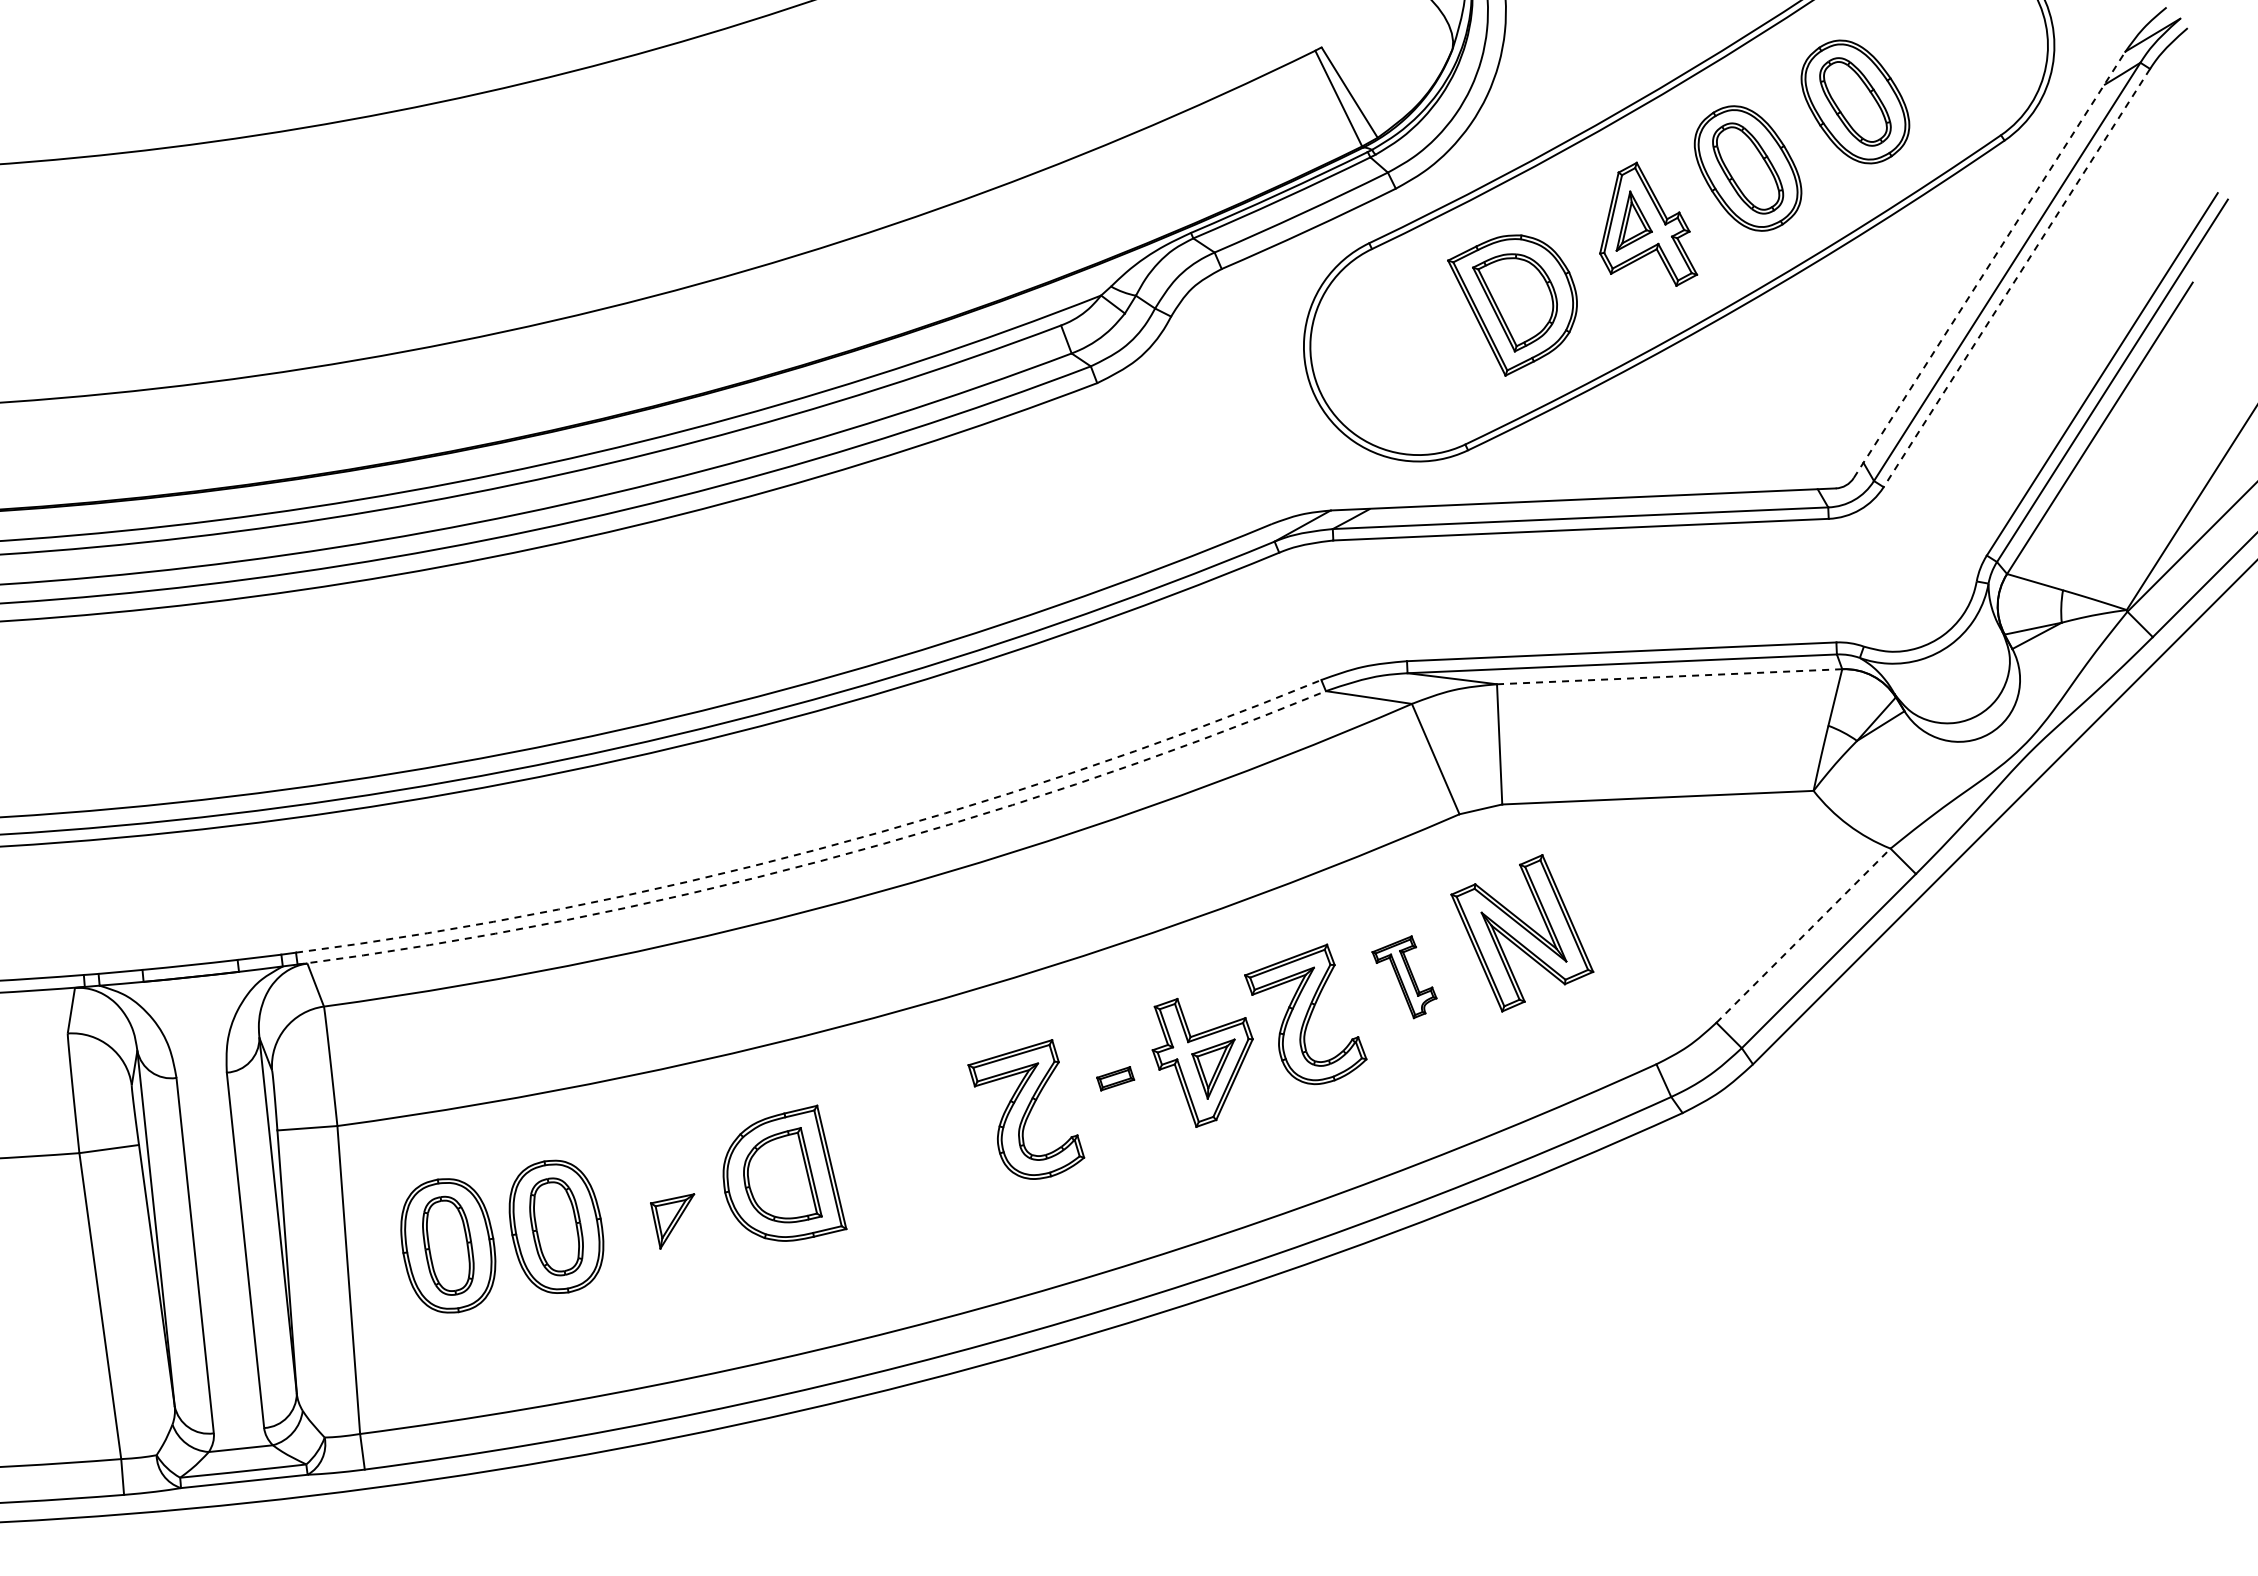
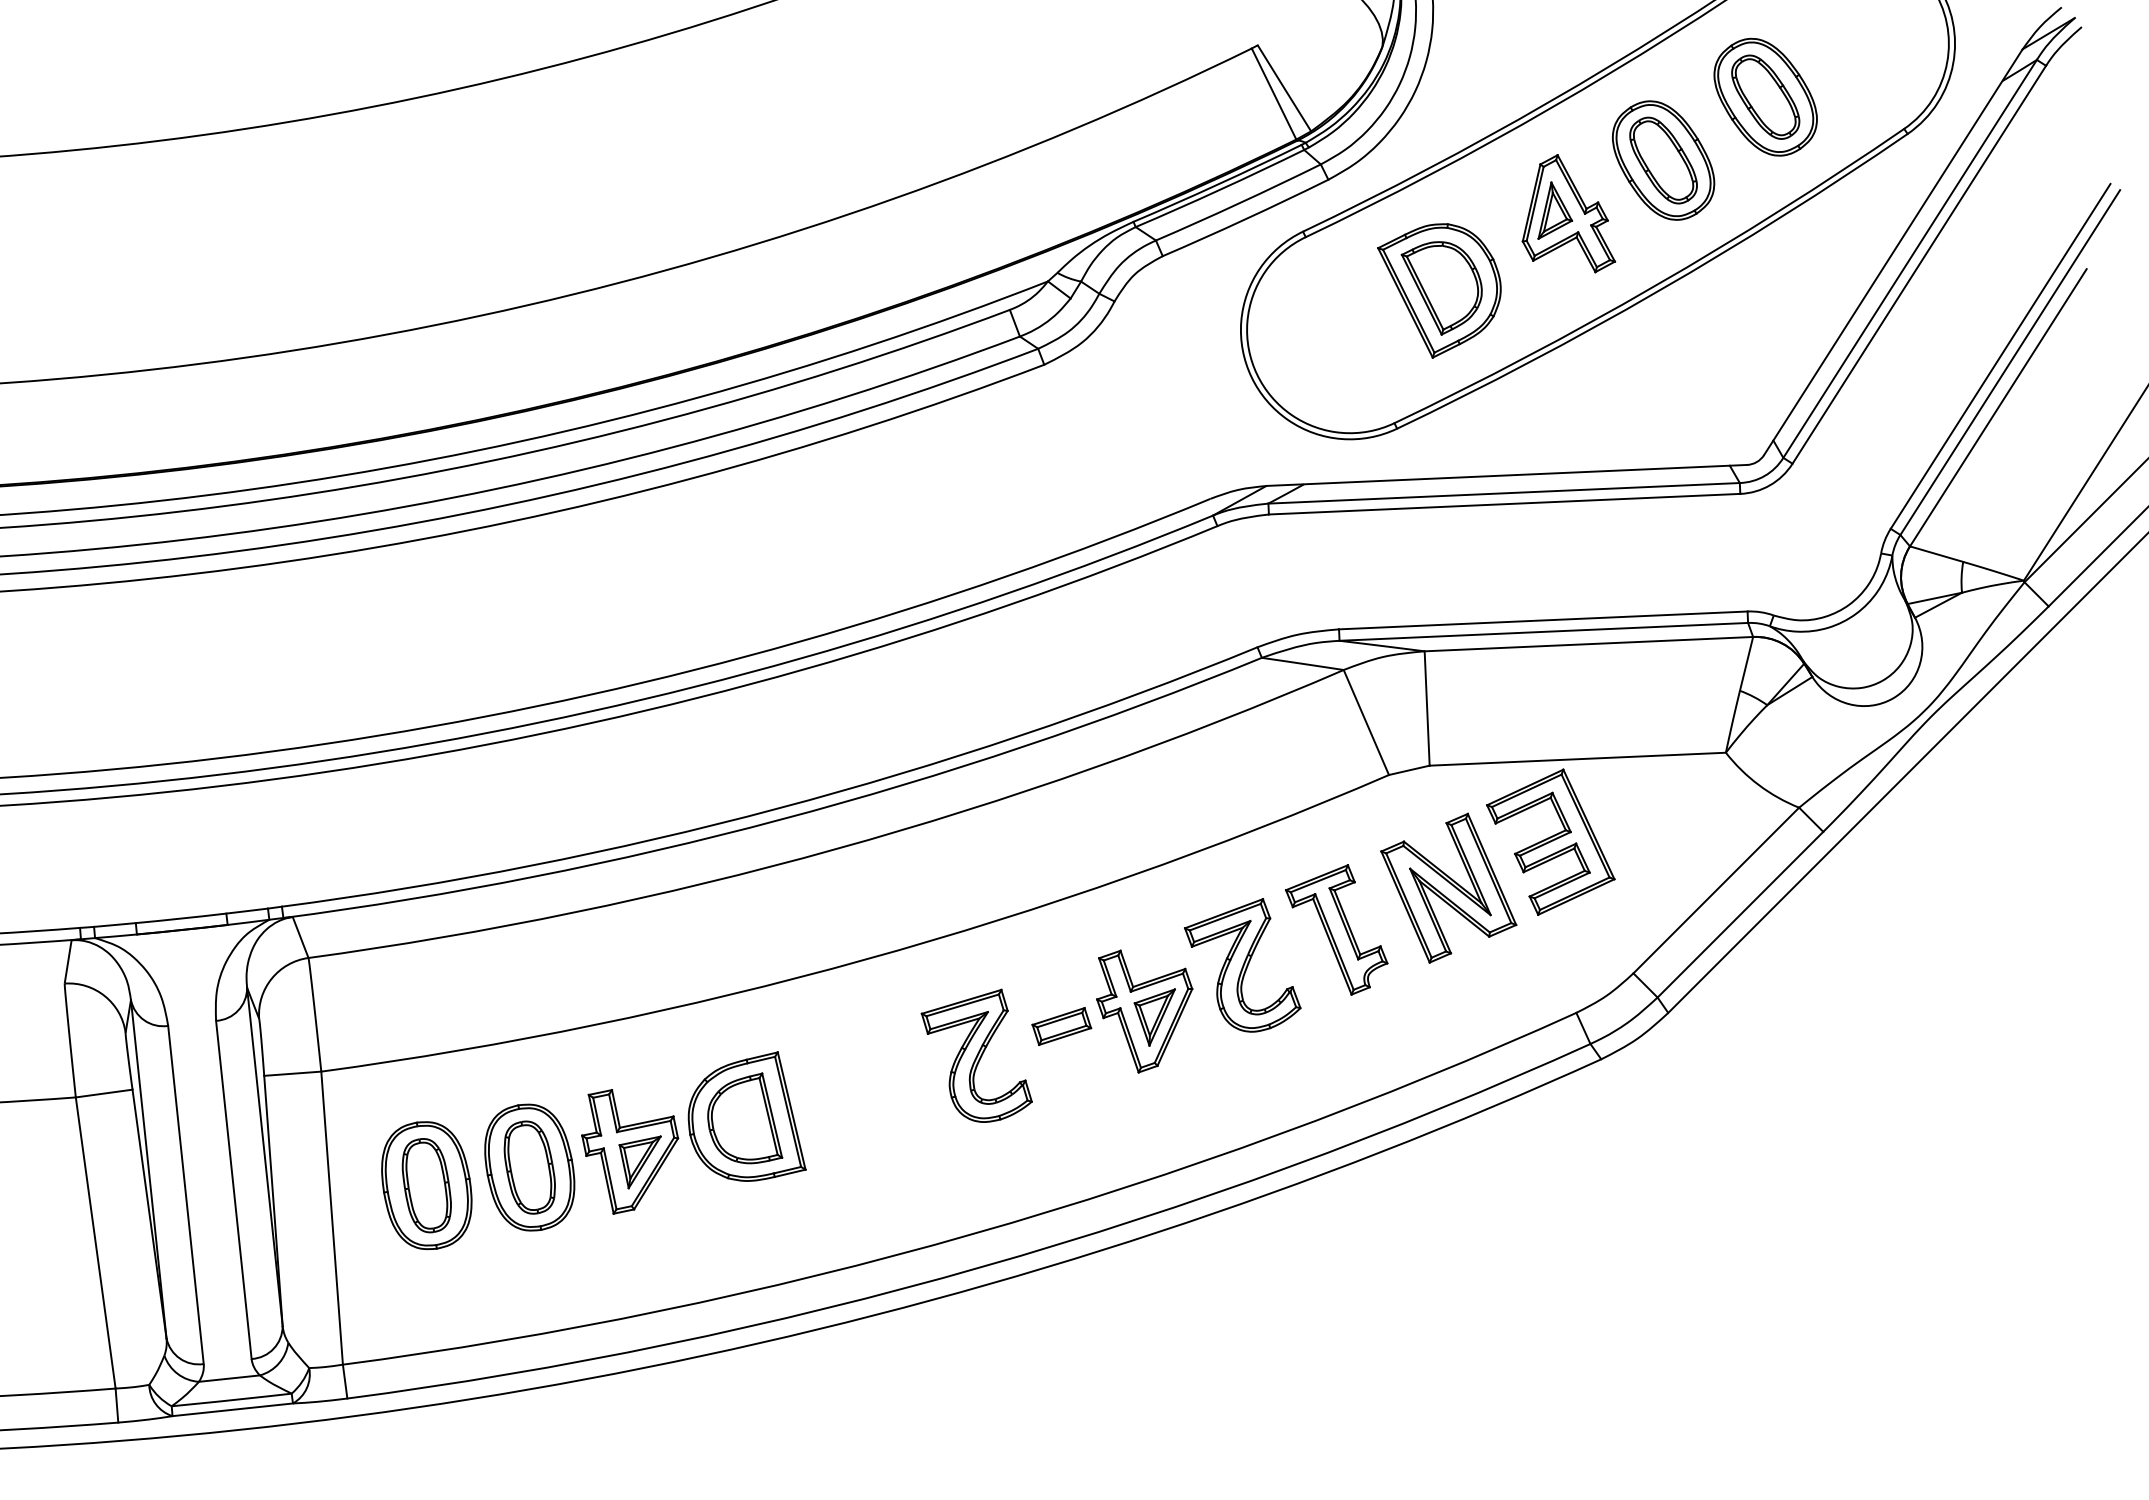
line: (1989, 264) -> (1893, 251), dashed -> solid
line: (2016, 278) -> (1918, 265), dashed -> solid
line: (1669, 676) -> (1588, 643), dashed -> solid
arc: (817, 849) -> (778, 808), dashed -> solid
arc: (820, 861) -> (780, 819), dashed -> solid
part: (1629, 884) -> (1550, 841), added
line: (1803, 935) -> (1716, 890), dashed -> solid
part: (1404, 977) -> (1336, 930), size x1.67
part: (1115, 1078) -> (1061, 1026), size x1.67
part: (661, 1210) -> (629, 1152), added

